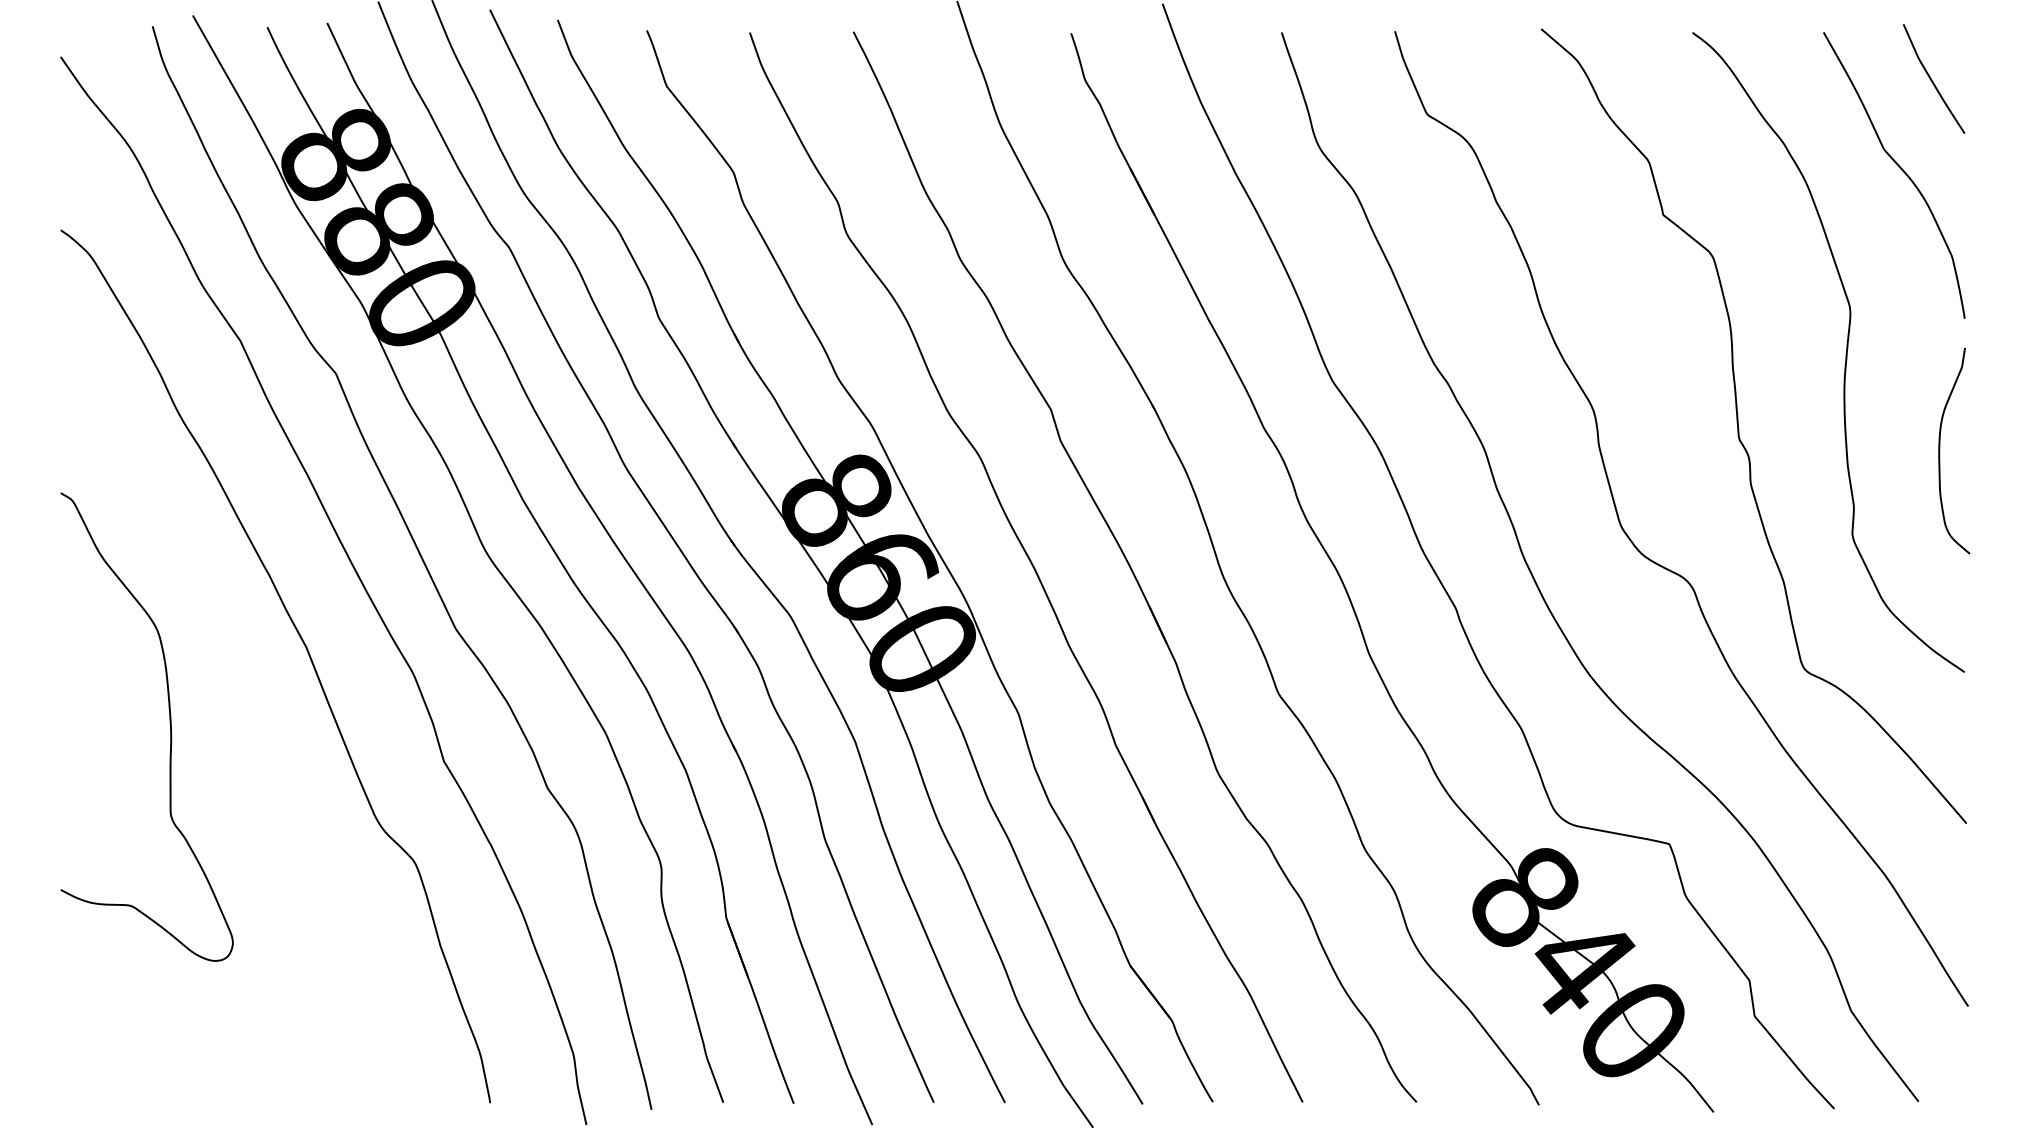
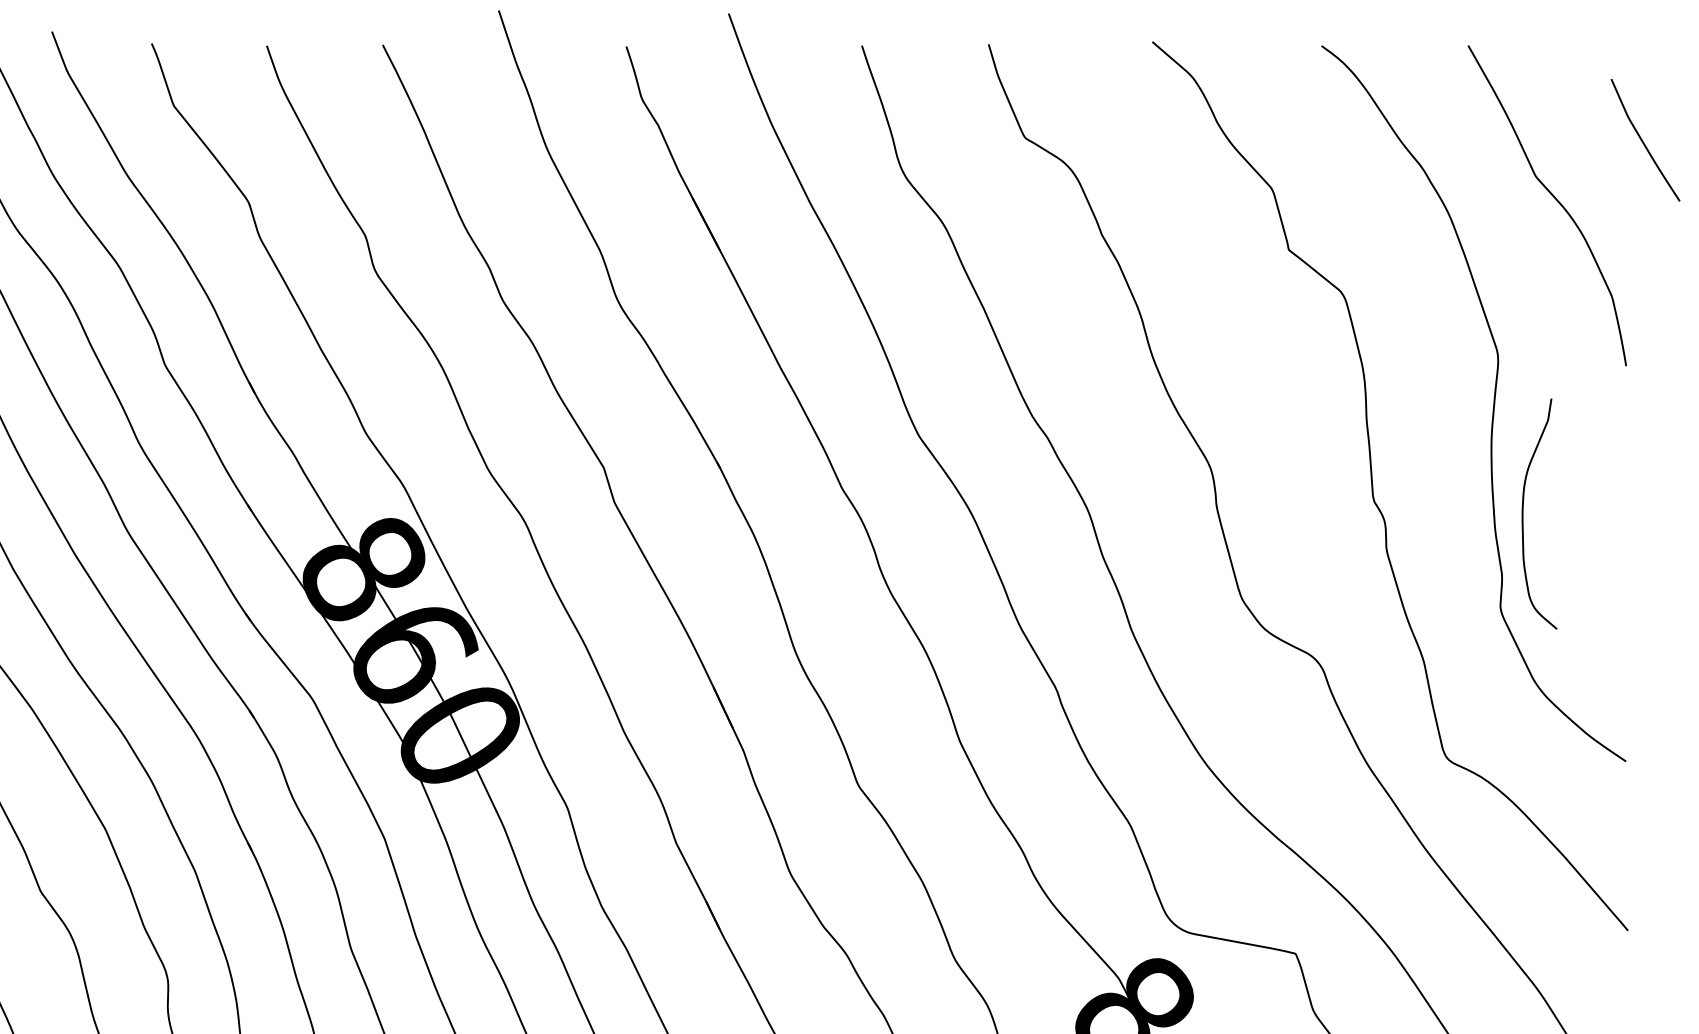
curve: (1932, 79) -> (1643, 140), moved
curve: (1940, 450) -> (1524, 513), moved

